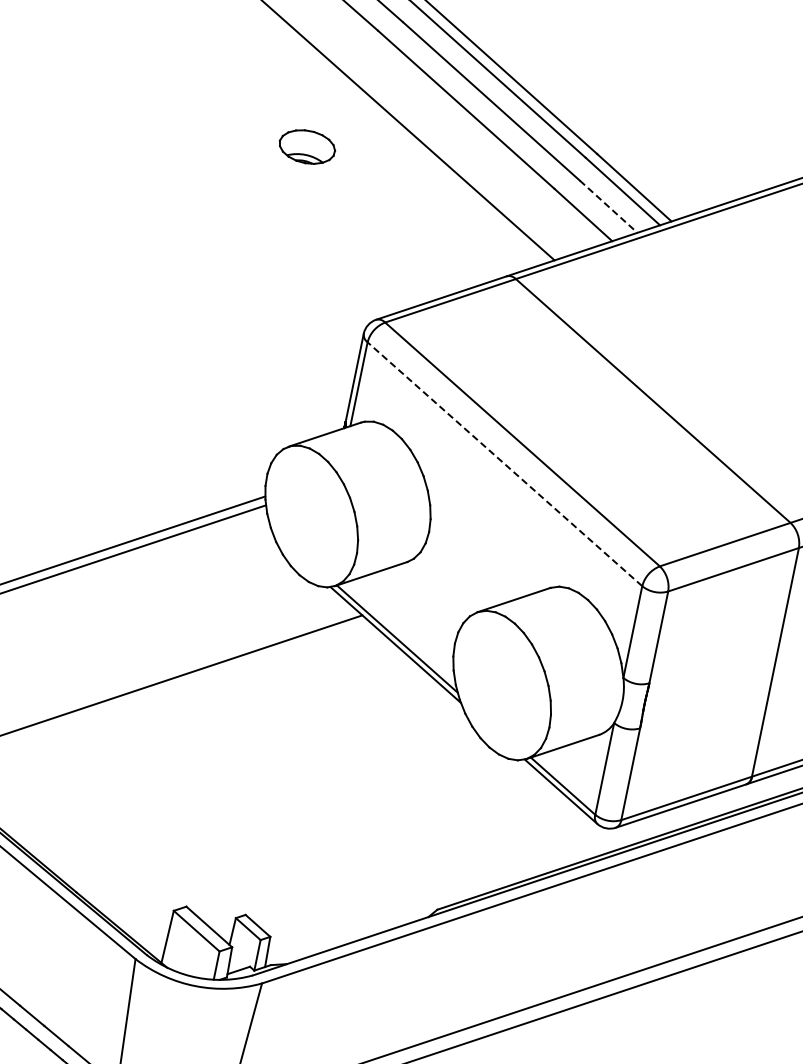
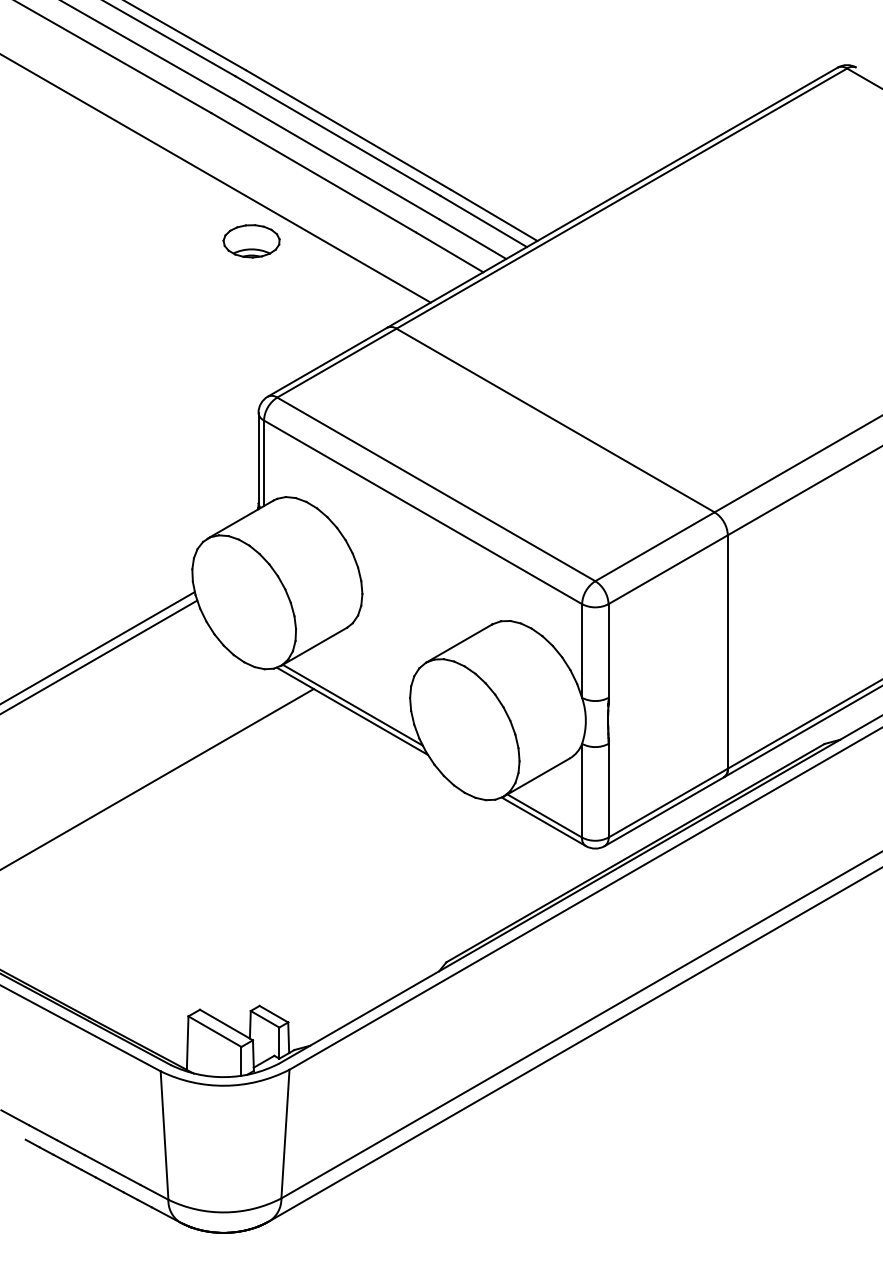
part: (307, 147) -> (251, 241), moved
line: (608, 206) -> (472, 239), dashed -> solid
line: (505, 464) -> (423, 512), dashed -> solid

